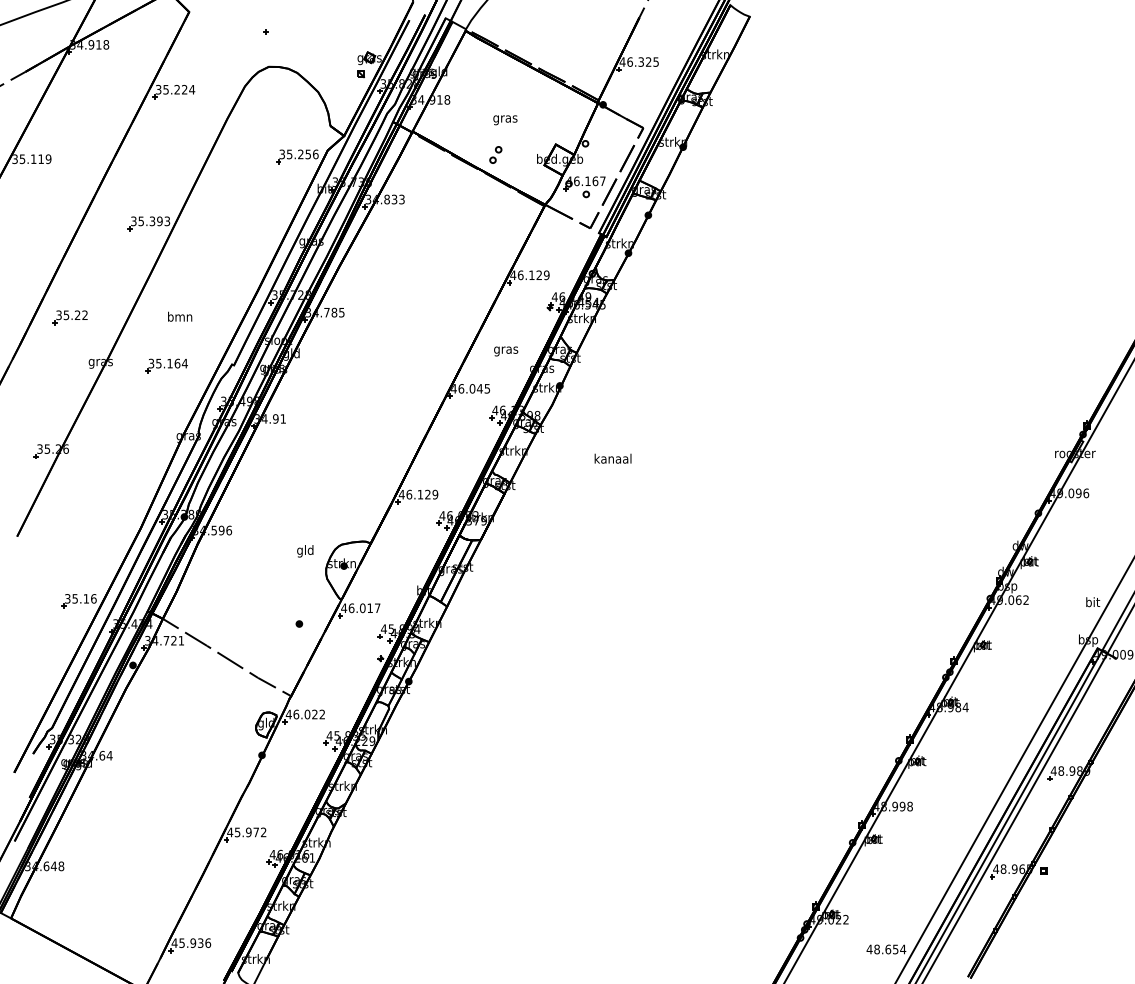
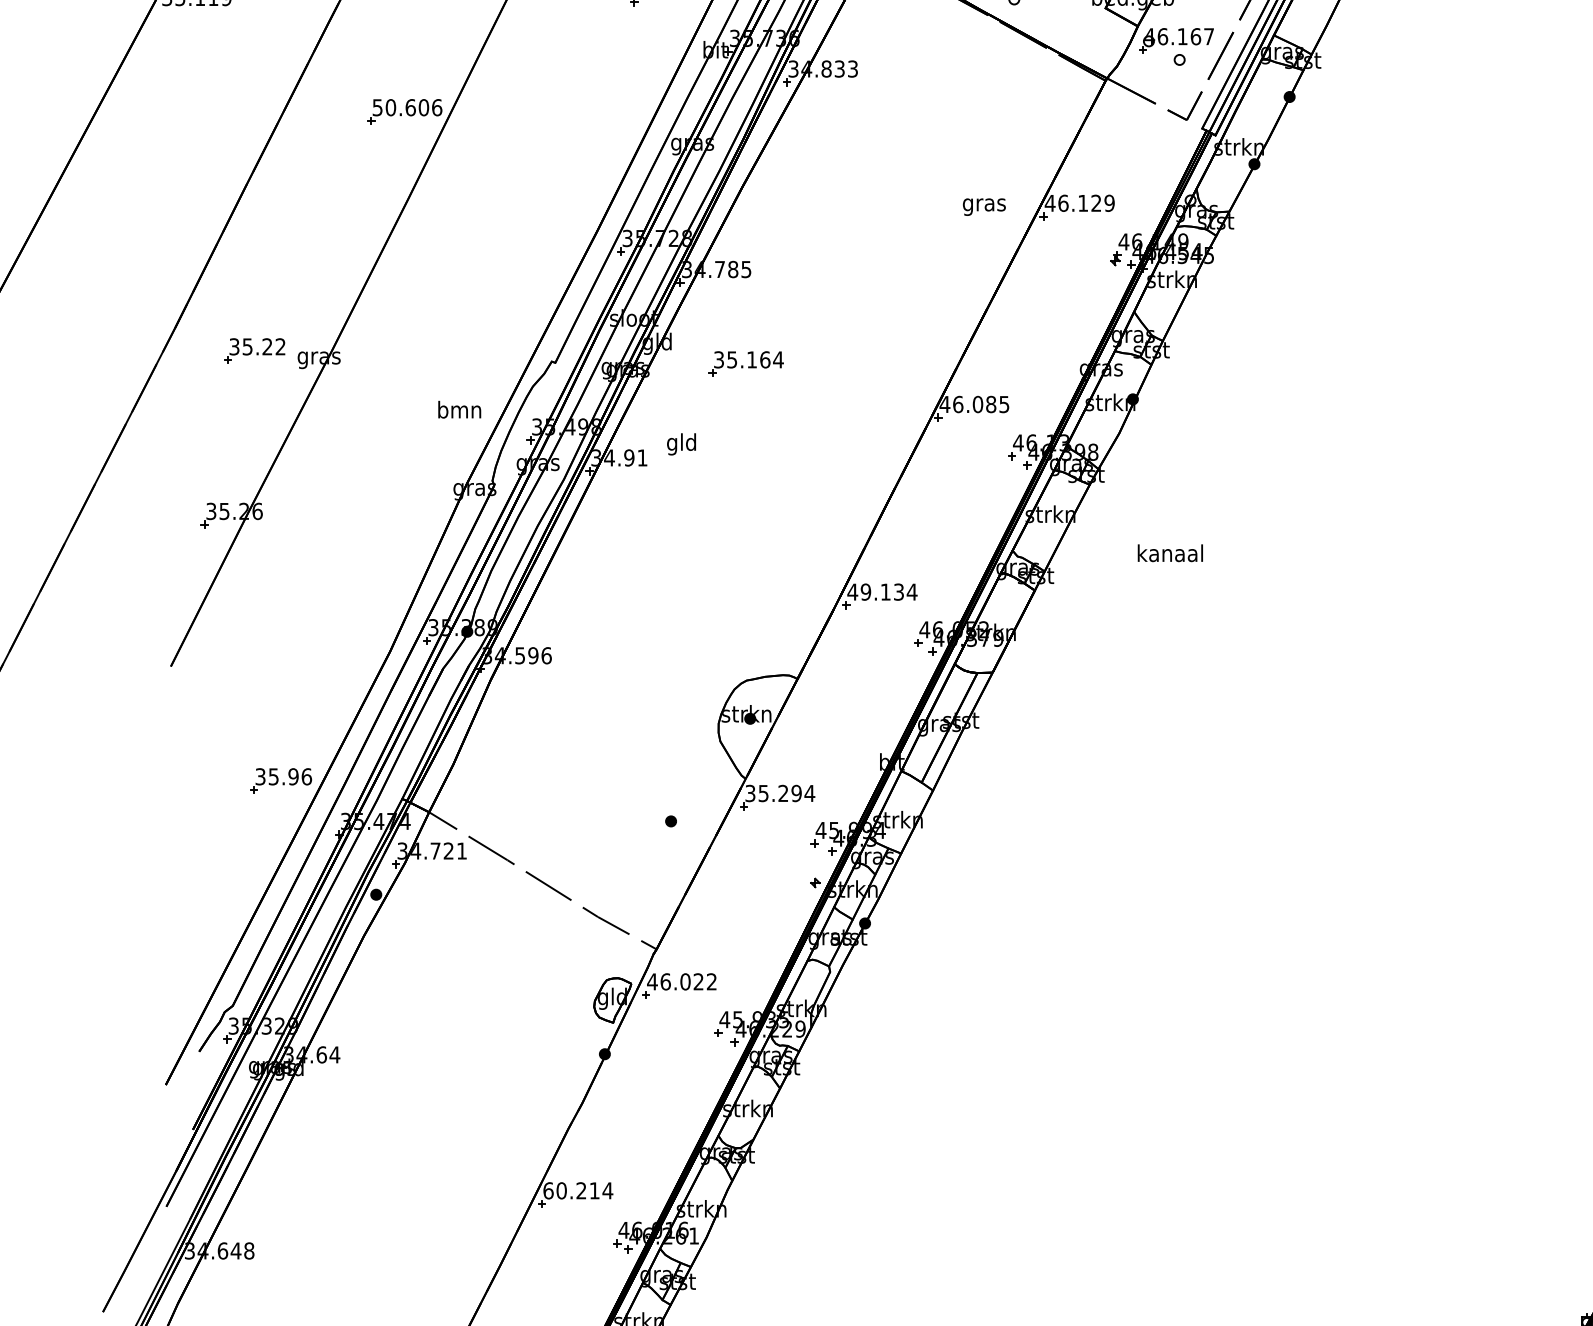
text: (150, 221) -> (407, 107), 35.393 -> 50.606
text: (180, 316) -> (460, 409), moved
part: (69, 317) -> (252, 350), moved
text: (506, 351) -> (985, 207), moved
part: (166, 365) -> (745, 363), moved
text: (479, 388) -> (990, 403), 46.045 -> 46.085
text: (612, 458) -> (1169, 552), moved
text: (422, 494) -> (889, 591), 46.129 -> 49.134
text: (305, 551) -> (681, 444), moved
text: (86, 598) -> (293, 776), 35.16 -> 35.96
text: (360, 608) -> (779, 793), 46.017 -> 35.294
text: (246, 832) -> (577, 1190), 45.972 -> 60.214

